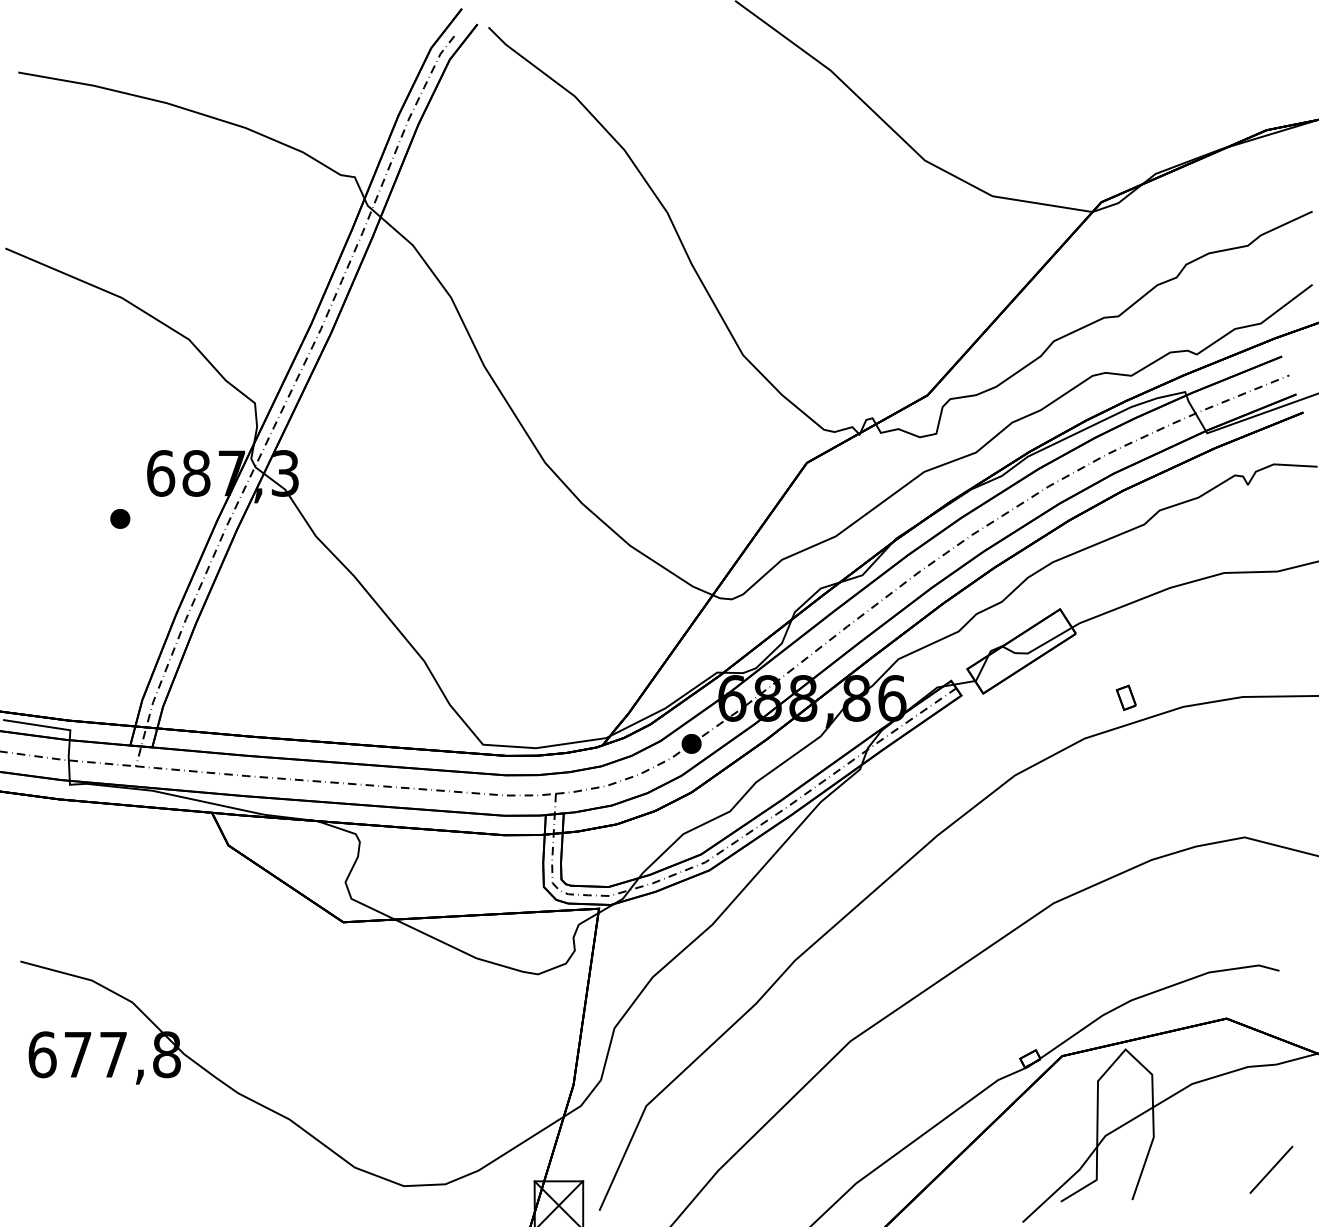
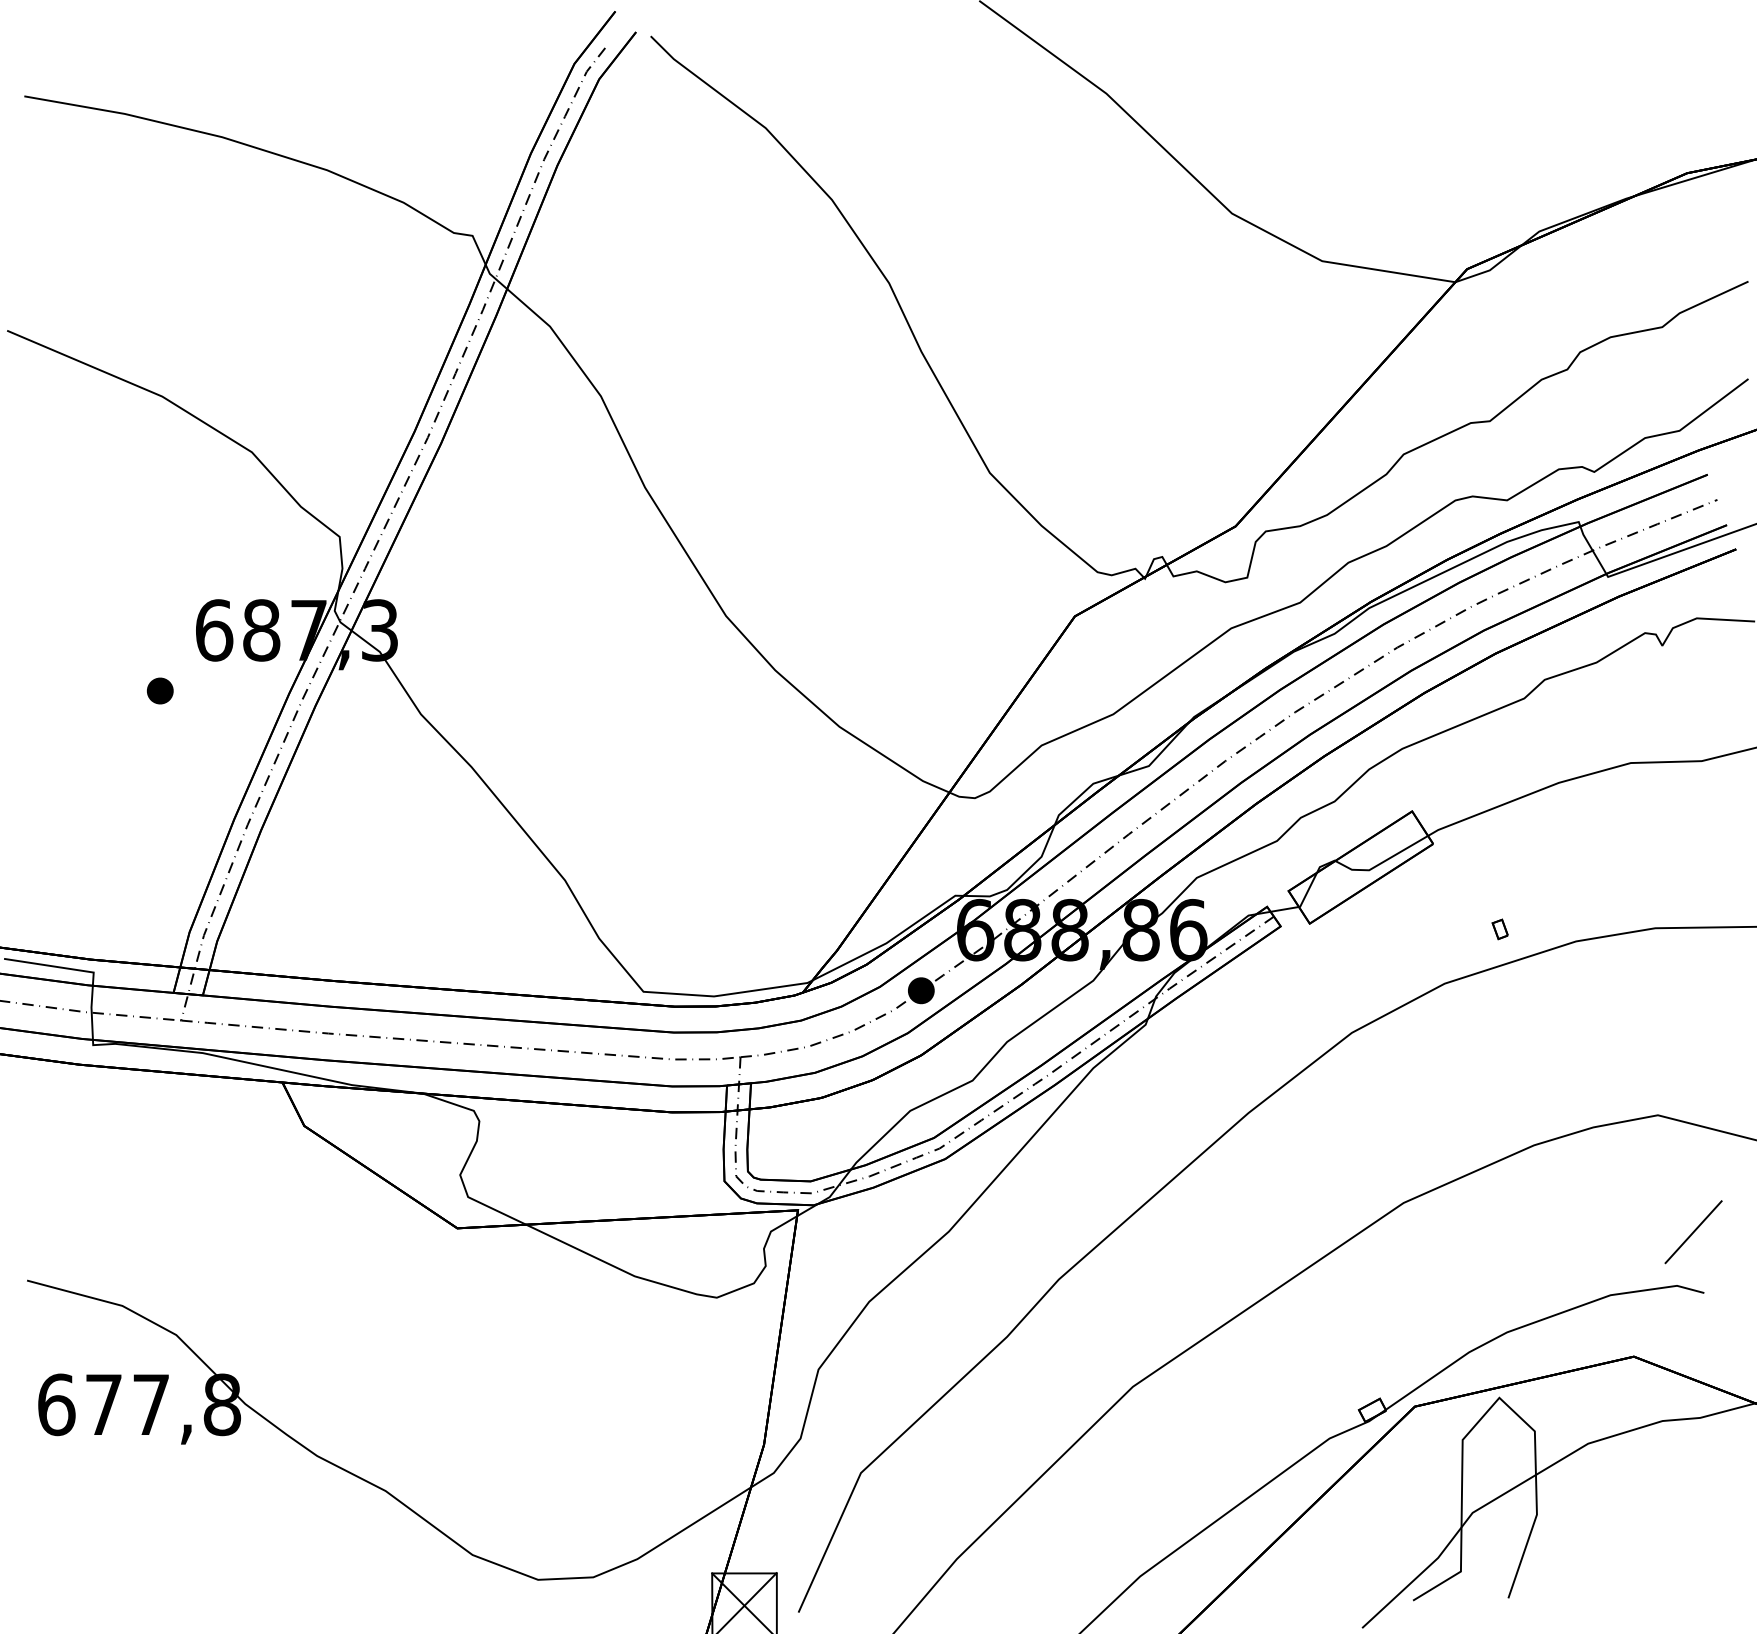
part: (1125, 697) -> (1499, 929), size x0.6
line: (1271, 1170) -> (1693, 1232), moved

